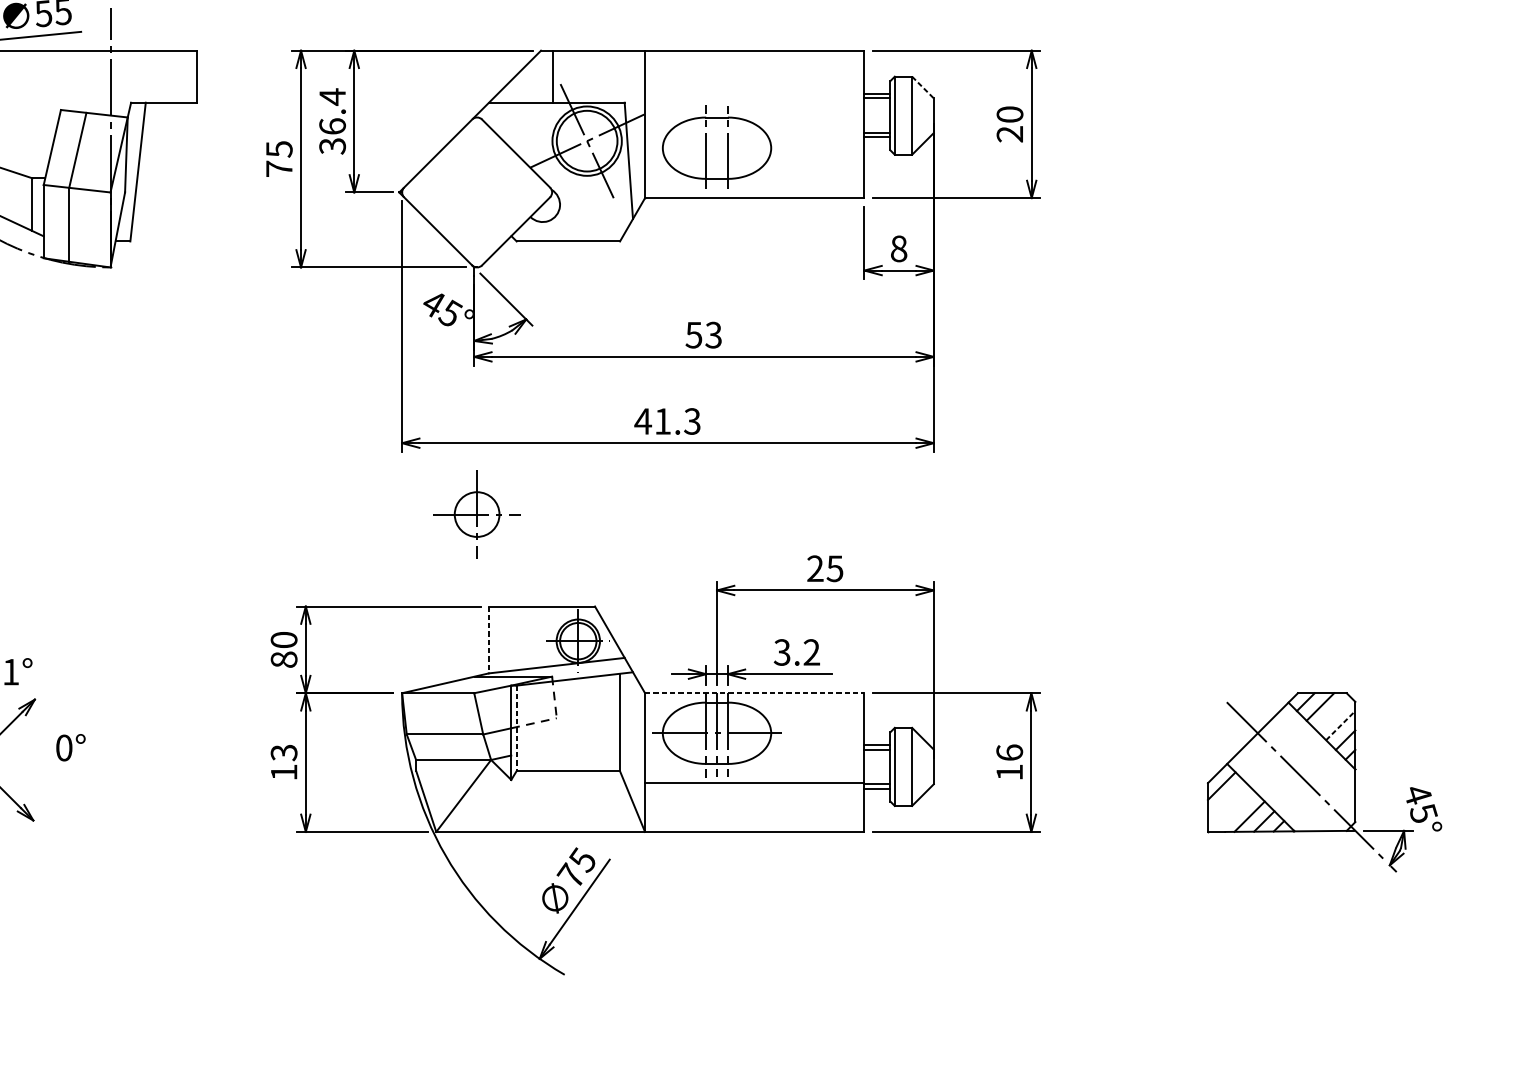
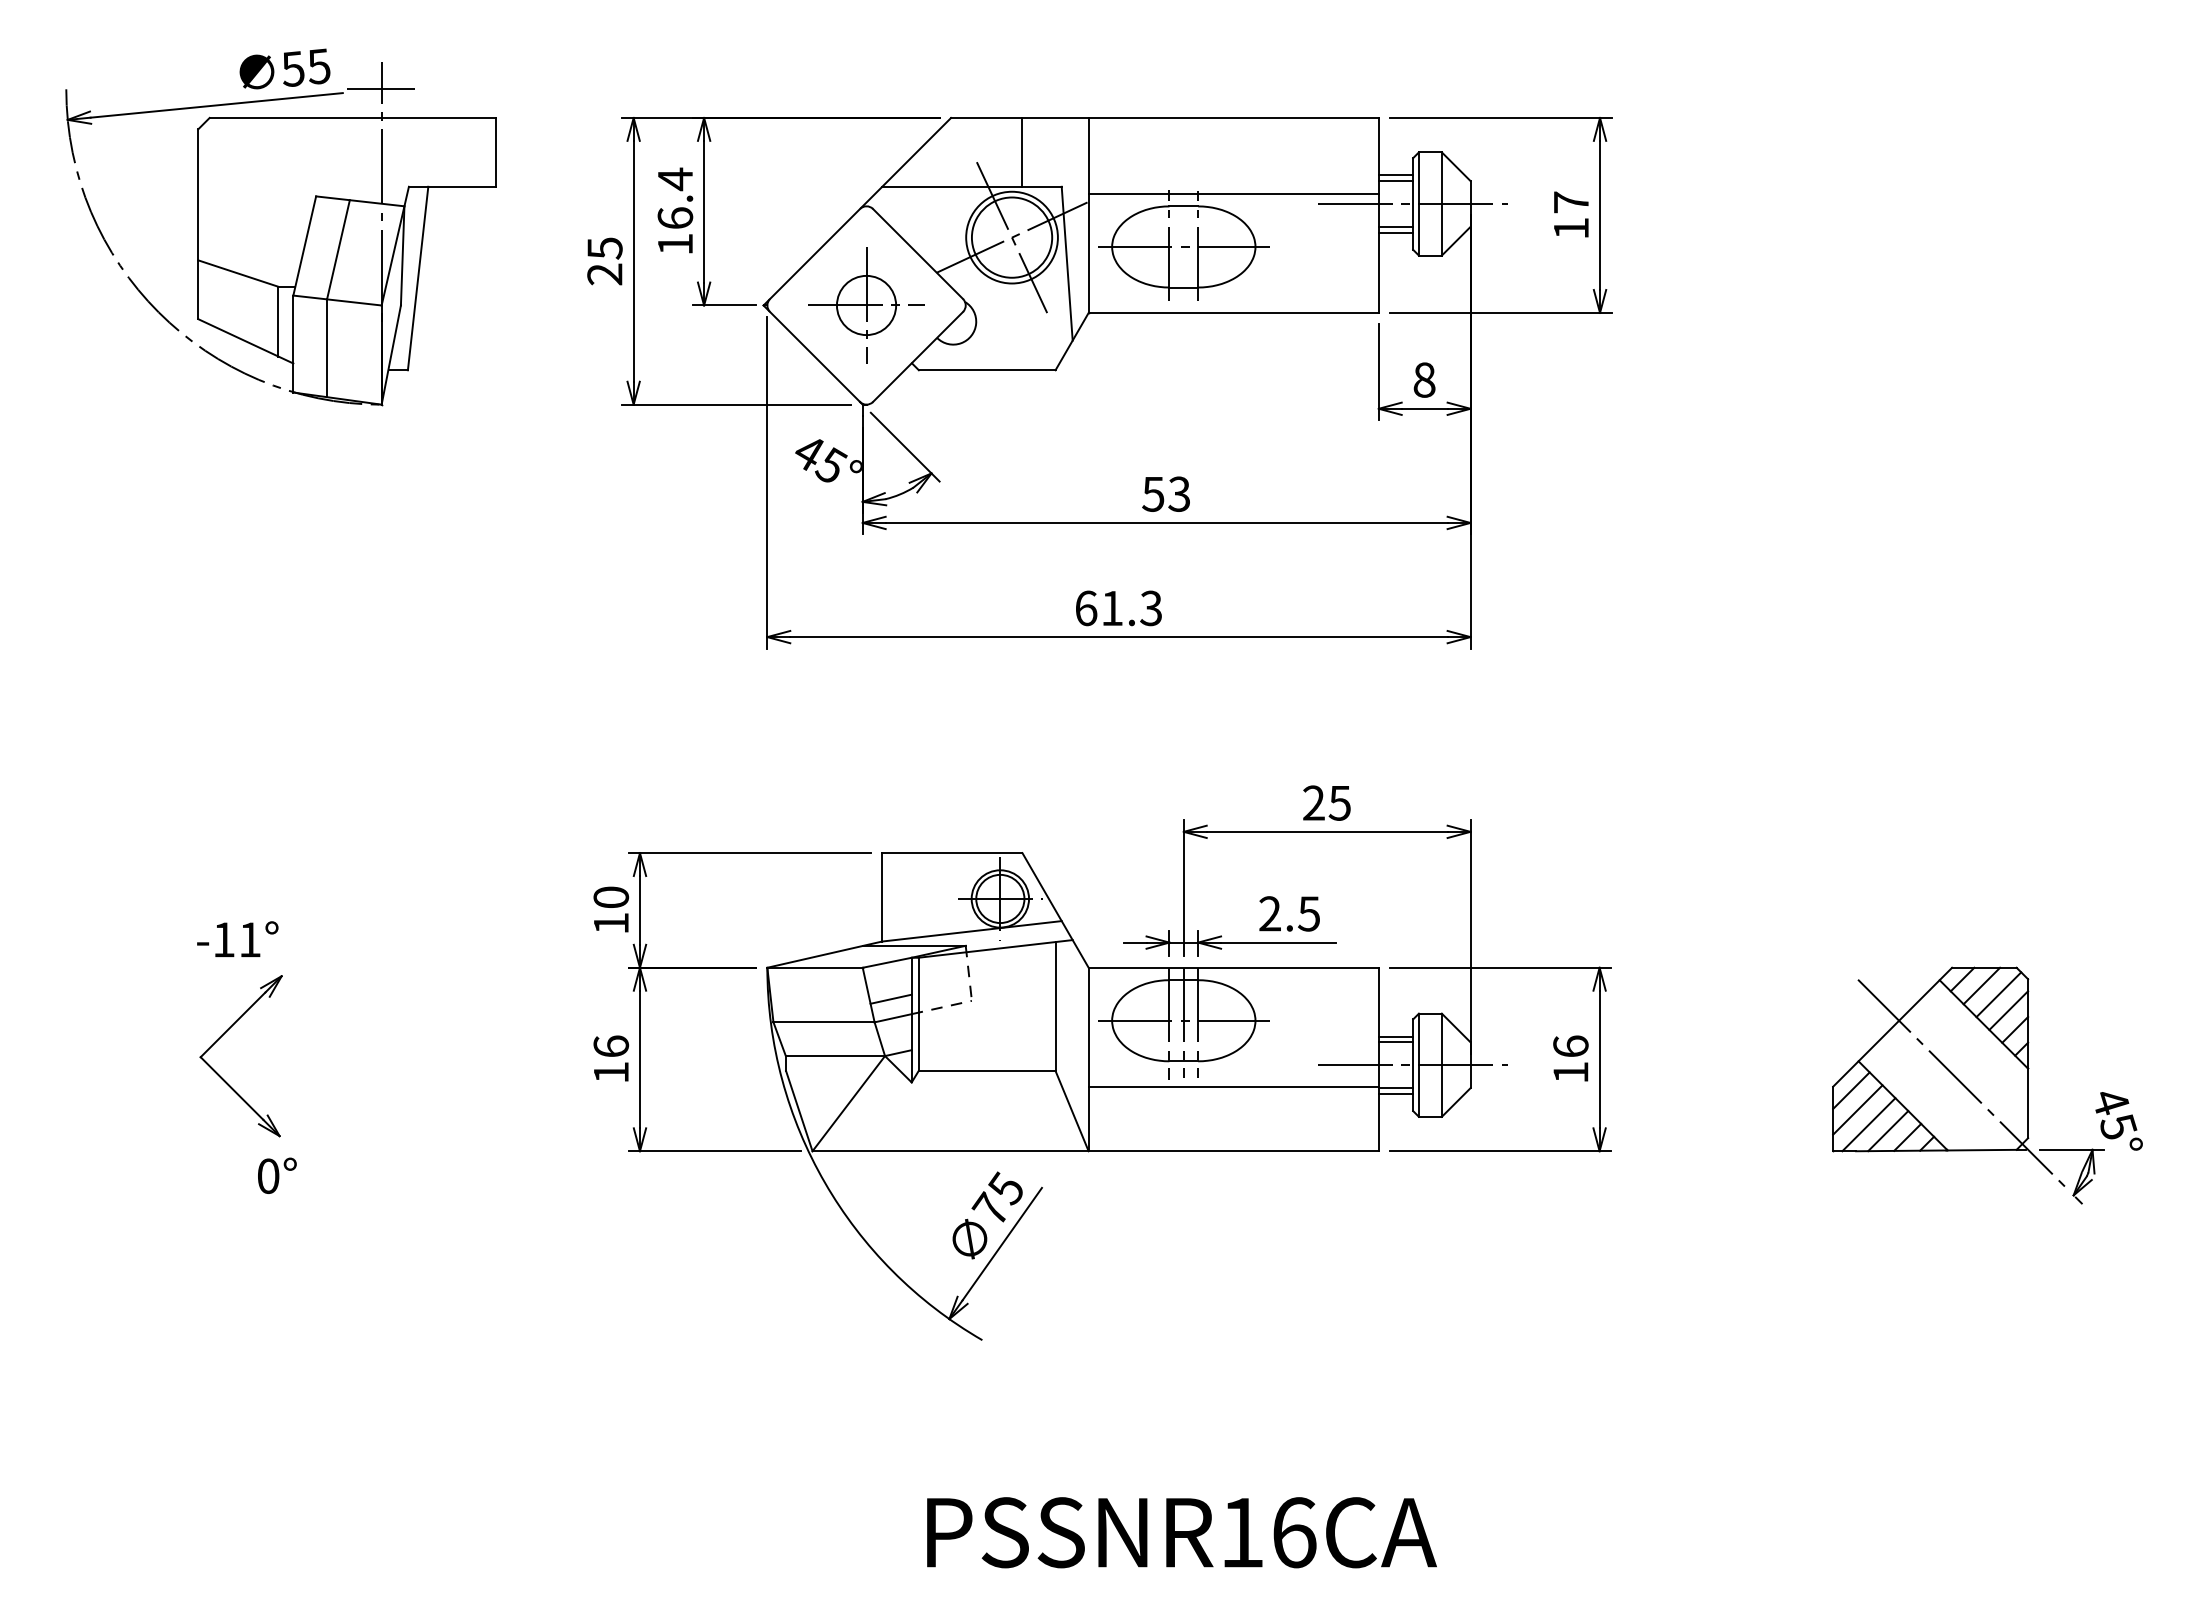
line: (110, 29) -> (381, 89), added
line: (552, 76) -> (1022, 151), moved
line: (923, 88) -> (1456, 167), dashed -> solid
line: (754, 107) -> (1233, 193), added
line: (890, 115) -> (1413, 203), added
text: (1010, 124) -> (1571, 215), 20 -> 17
text: (332, 146) -> (675, 244), 36.4 -> 16.4
line: (716, 147) -> (1183, 246), added
text: (279, 169) -> (604, 274), 75 -> 25
text: (642, 421) -> (1085, 608), 41.3 -> 61.3
part: (477, 514) -> (866, 305), moved
line: (489, 640) -> (882, 897), dashed -> solid
text: (796, 652) -> (1289, 913), 3.2 -> 2.5
text: (284, 659) -> (611, 923), 80 -> 10
line: (755, 693) -> (1234, 967), dashed -> solid
line: (1333, 713) -> (1998, 994), added
line: (495, 716) -> (890, 998), added
line: (1341, 725) -> (2009, 1010), dashed -> solid
line: (516, 728) -> (918, 1014), dashed -> solid
text: (71, 747) -> (277, 1175), moved
text: (284, 752) -> (611, 1046), 13 -> 16
line: (890, 767) -> (1413, 1065), added
line: (1226, 800) -> (1857, 1109), added
line: (1234, 811) -> (1868, 1124), added

